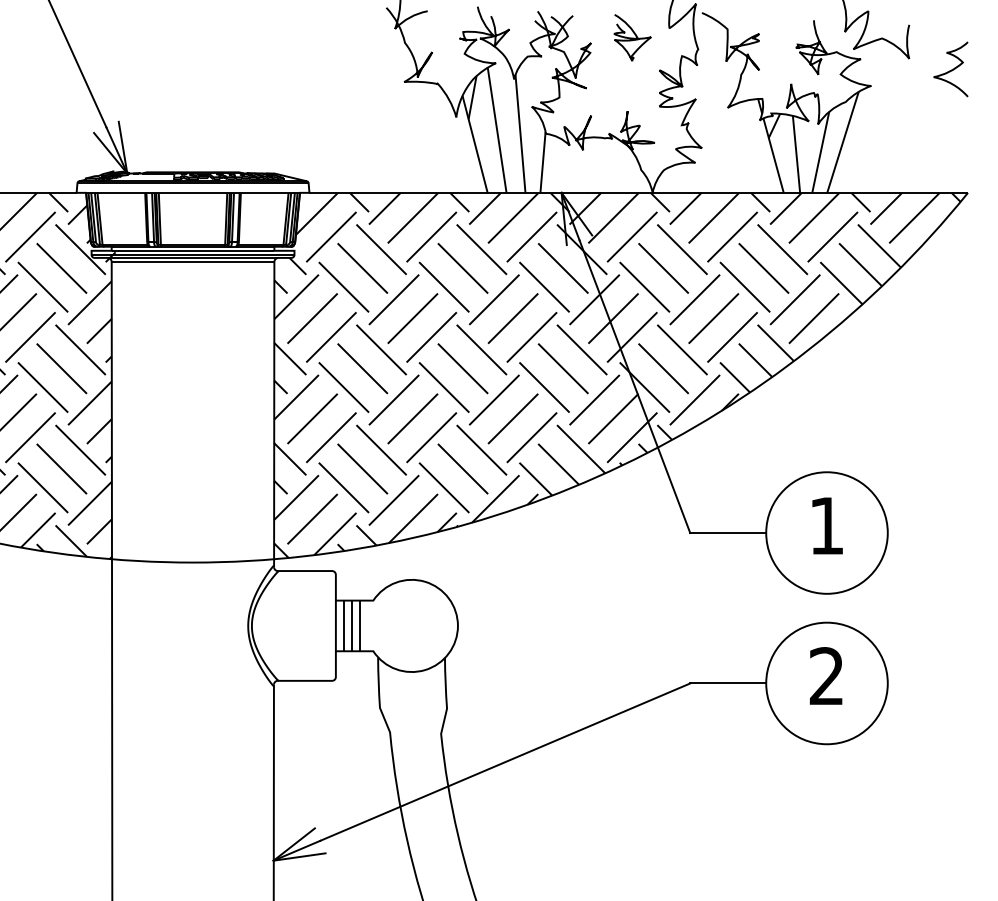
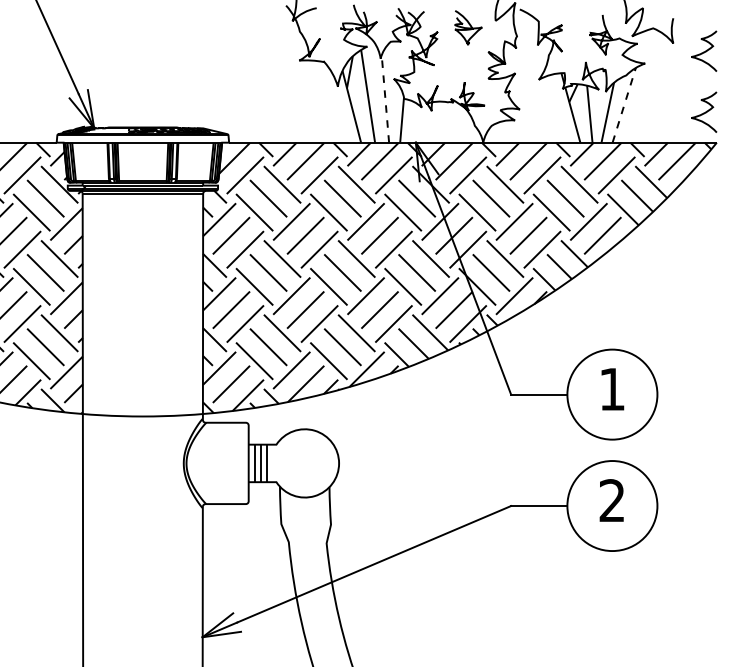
line: (520, 133) -> (385, 98), solid -> dashed
line: (843, 141) -> (624, 104), solid -> dashed
curve: (952, 150) -> (705, 111), added

